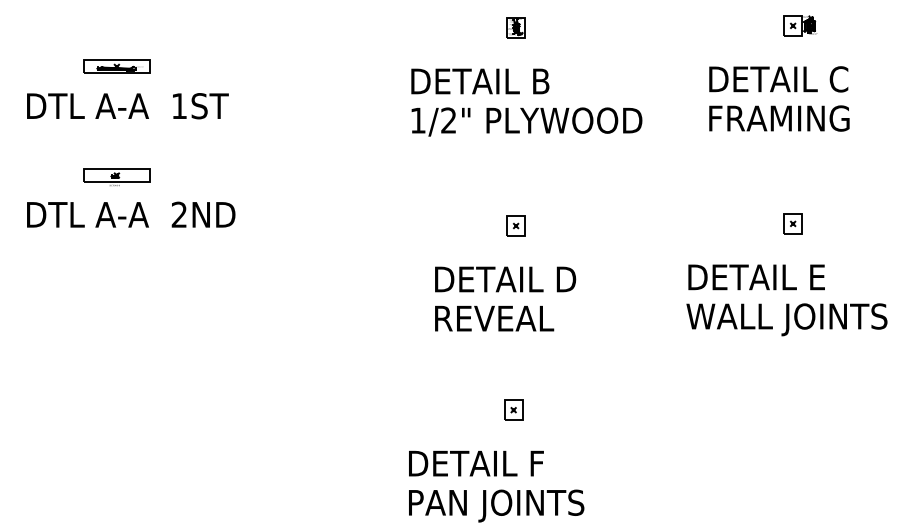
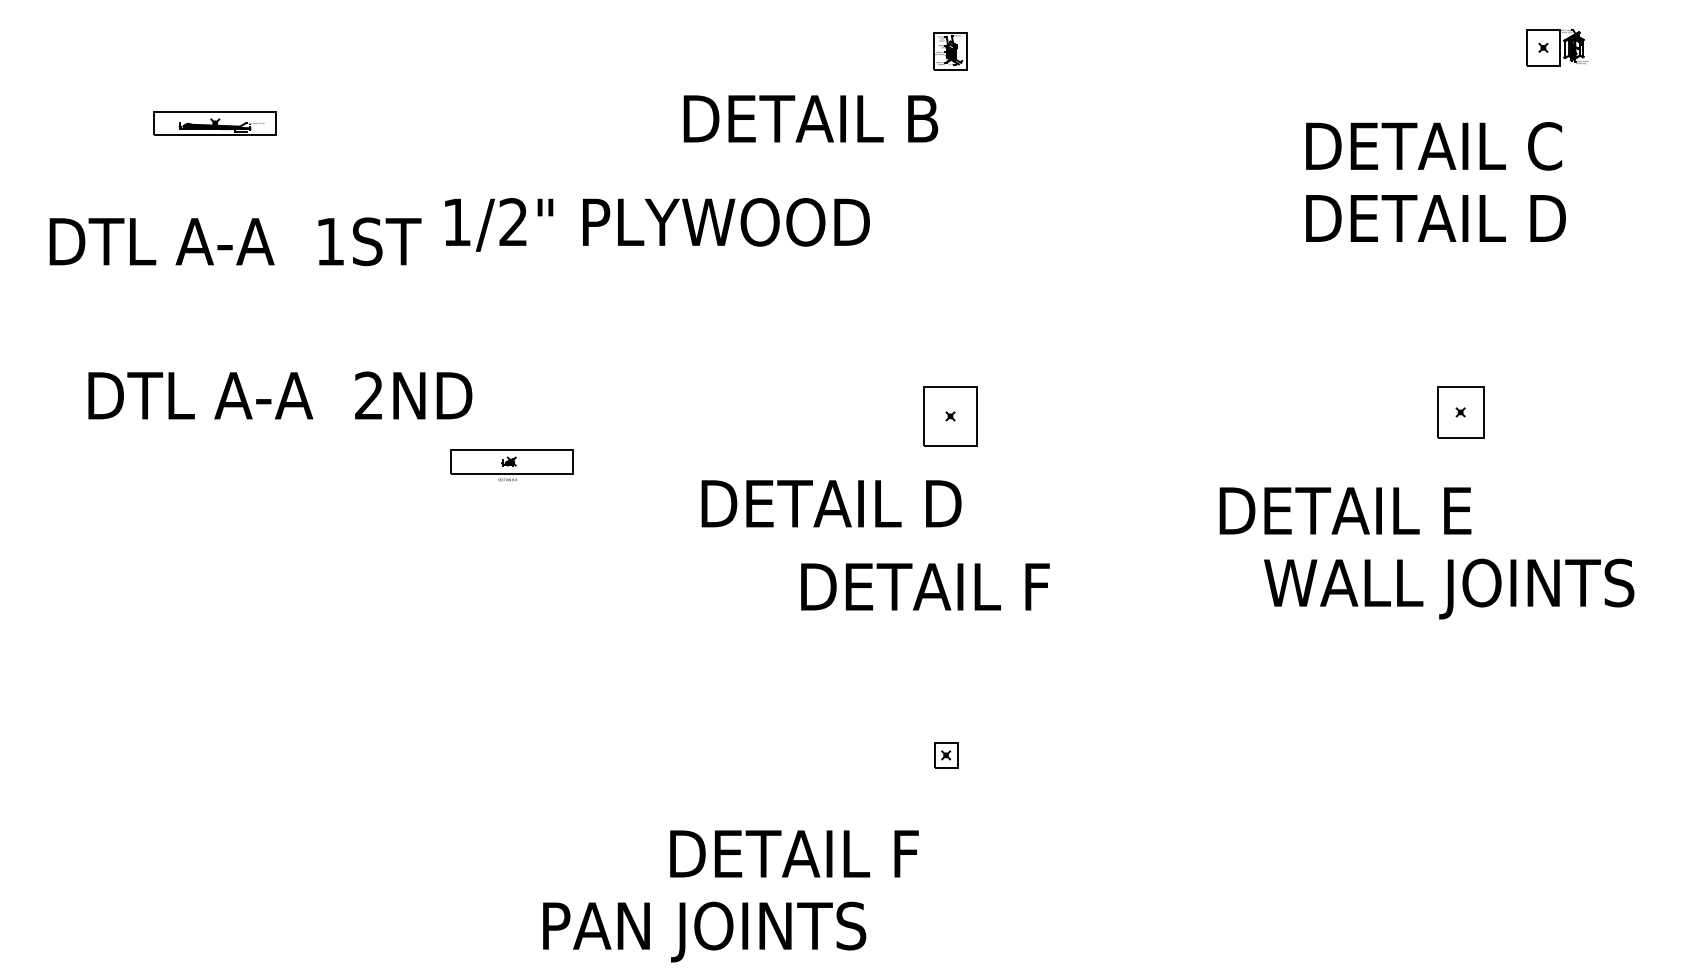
part: (800, 25) -> (1557, 47), moved
text: (480, 81) -> (811, 118), moved
text: (127, 106) -> (234, 242), moved
text: (781, 118) -> (1439, 218), FRAMING -> DETAIL D
text: (526, 121) -> (656, 223), moved
part: (116, 177) -> (511, 465), moved
text: (131, 214) -> (280, 395), moved
part: (792, 223) -> (1459, 411), size x1.4
part: (515, 225) -> (949, 415), size x1.6
text: (756, 277) -> (1345, 511), moved
text: (505, 279) -> (831, 503), moved
text: (503, 318) -> (927, 586), REVEAL -> DETAIL F
part: (513, 409) -> (945, 754), size x0.7
text: (476, 463) -> (794, 853), moved
text: (496, 505) -> (704, 931), moved

